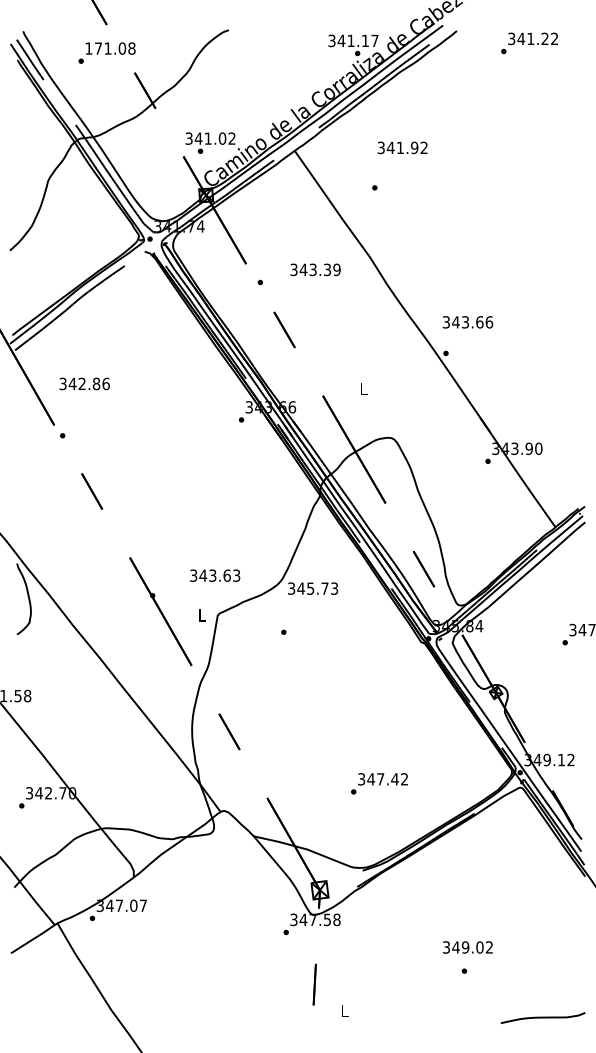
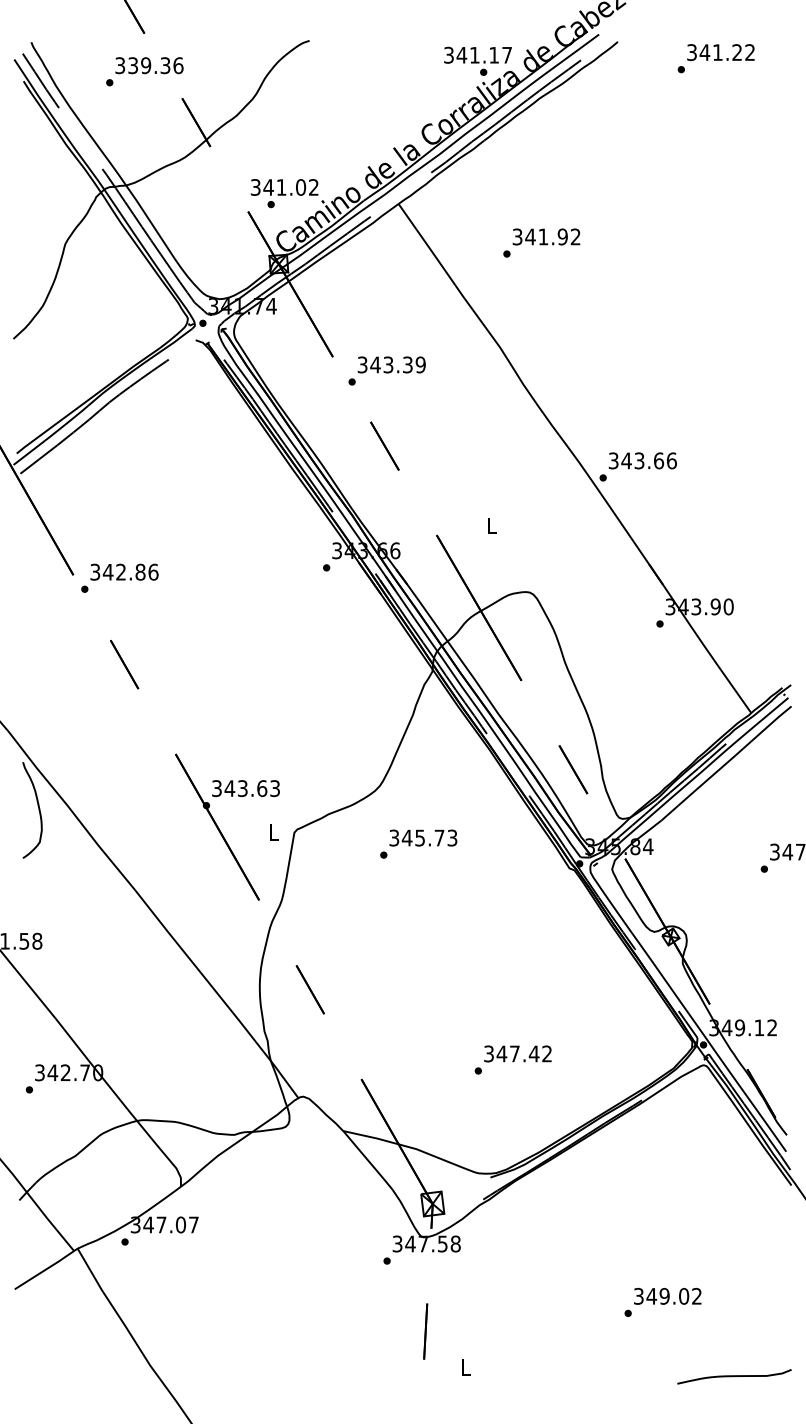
text: (110, 48) -> (149, 65), 171.08 -> 339.36
text: (402, 147) -> (546, 236), moved
text: (315, 269) -> (391, 364), moved
text: (467, 322) -> (642, 460), moved
text: (84, 383) -> (124, 571), moved
text: (214, 575) -> (245, 788), moved
text: (313, 588) -> (423, 837), moved
text: (467, 946) -> (667, 1295), moved

